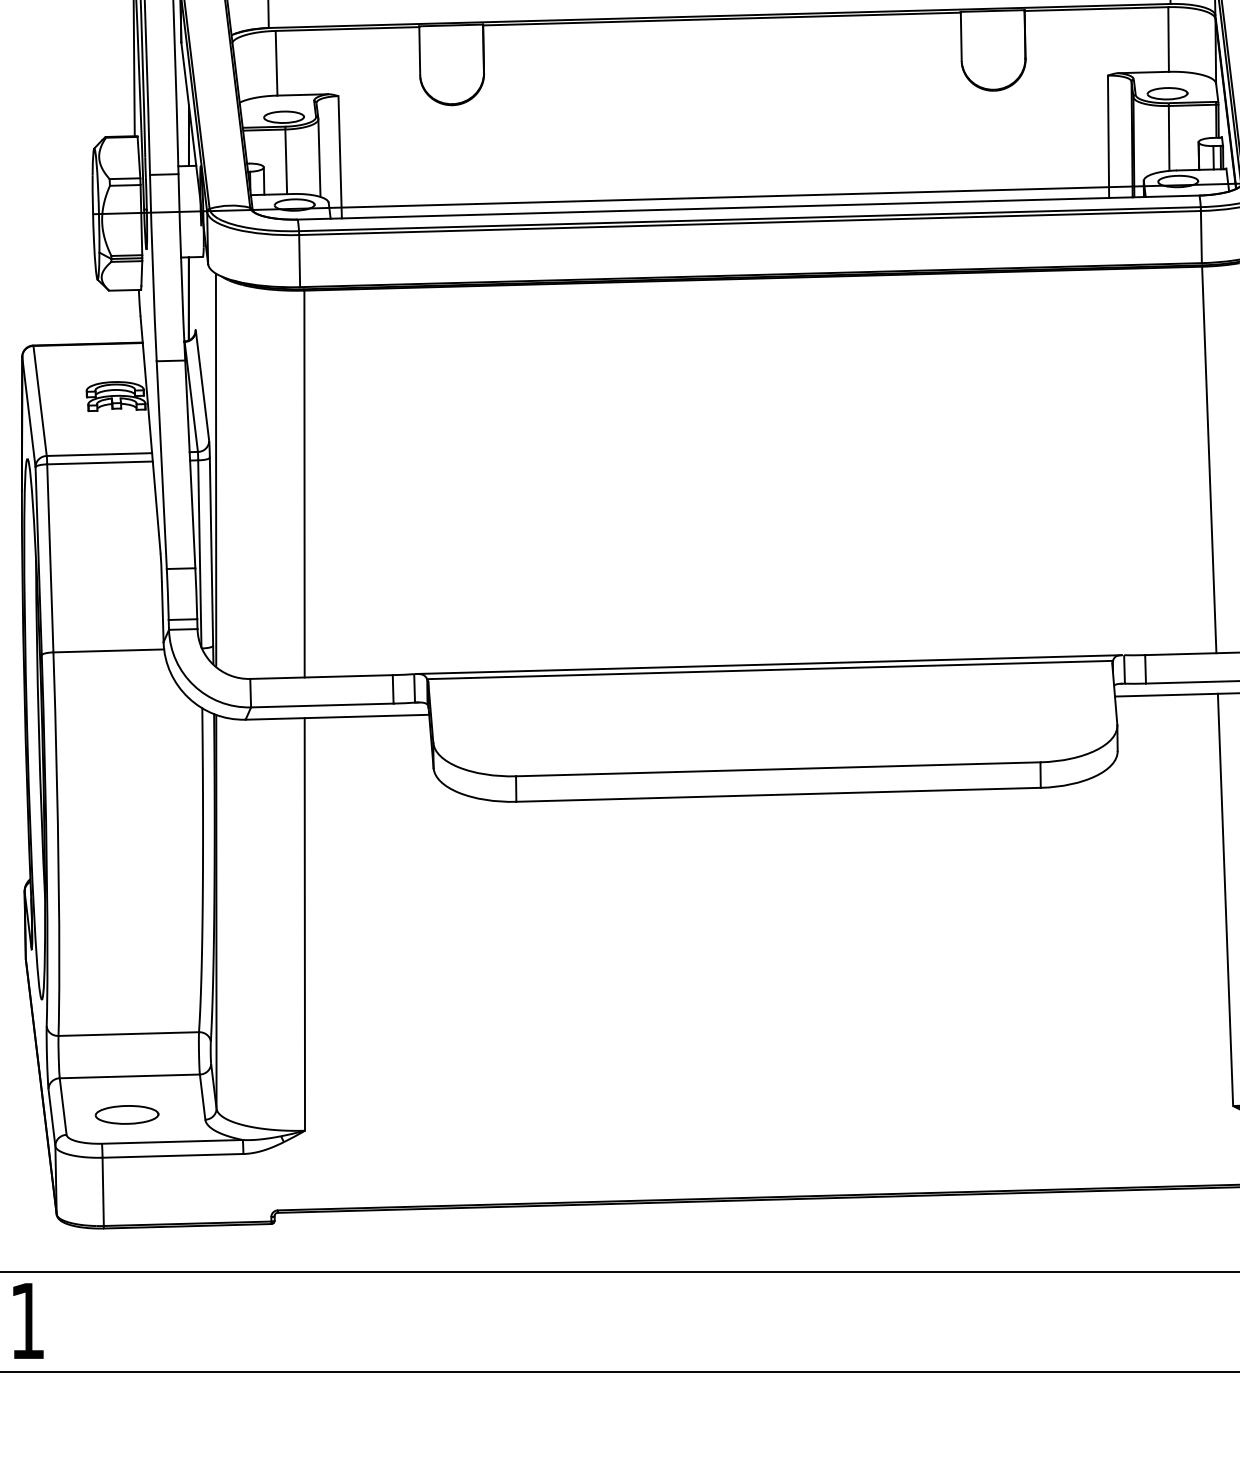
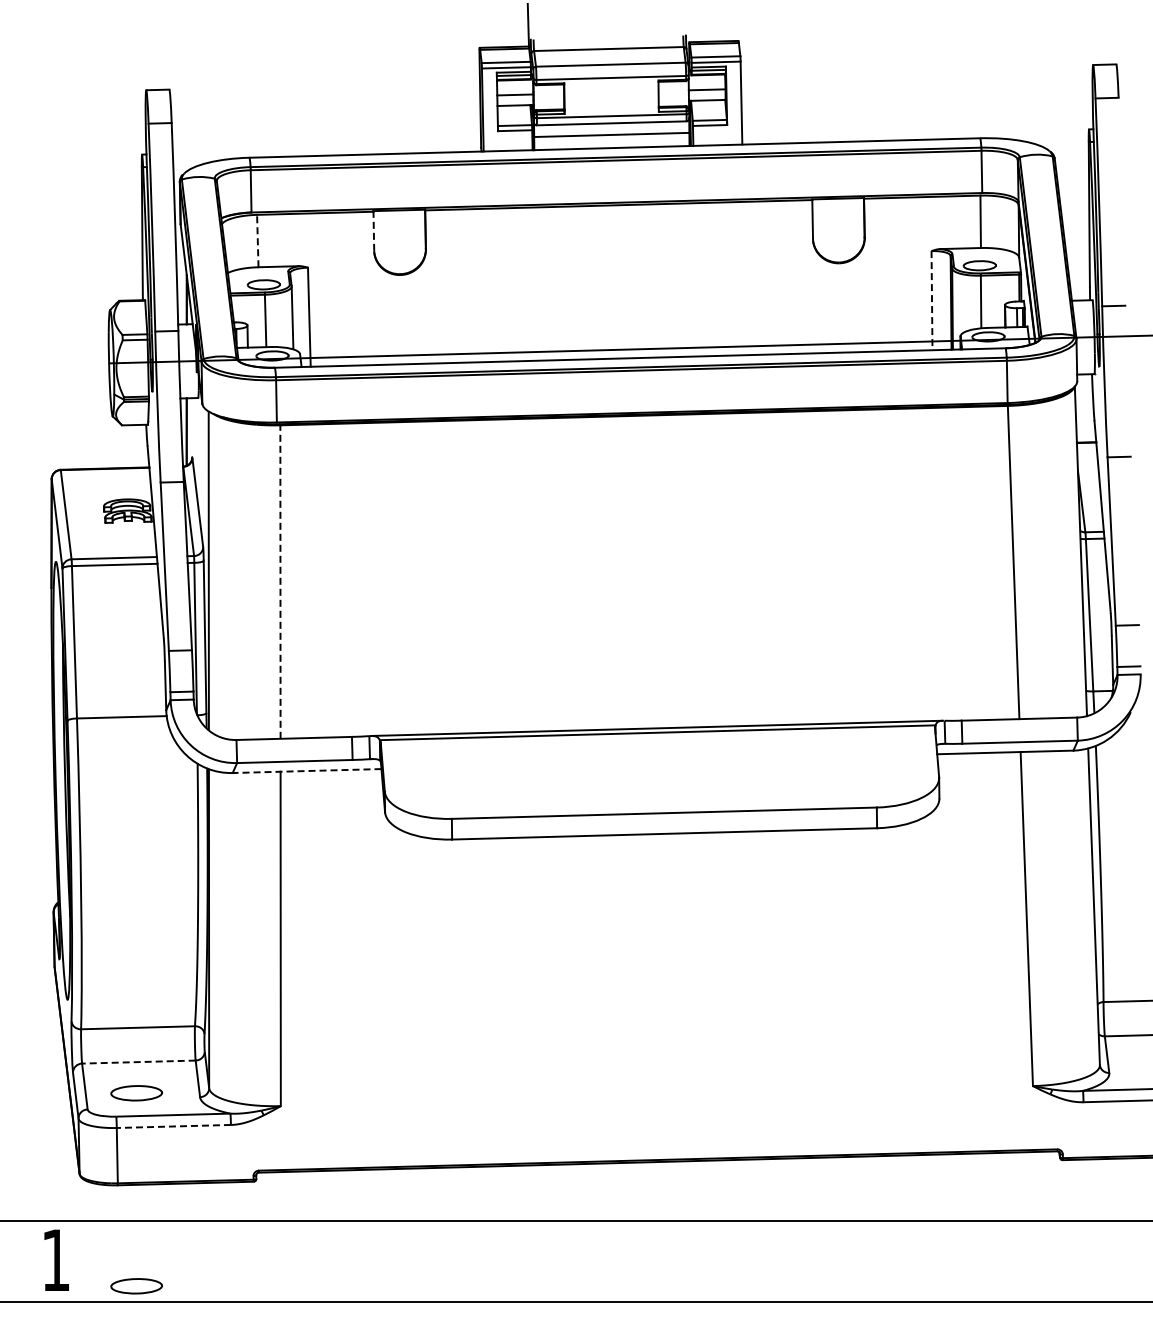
line: (419, 51) -> (373, 231), solid -> dashed
line: (276, 62) -> (257, 240), solid -> dashed
line: (1109, 136) -> (932, 300), solid -> dashed
line: (304, 484) -> (280, 582), solid -> dashed
line: (336, 717) -> (306, 771), solid -> dashed
line: (129, 1076) -> (138, 1062), solid -> dashed
line: (172, 1155) -> (173, 1126), solid -> dashed
part: (126, 1353) -> (136, 1286), added

